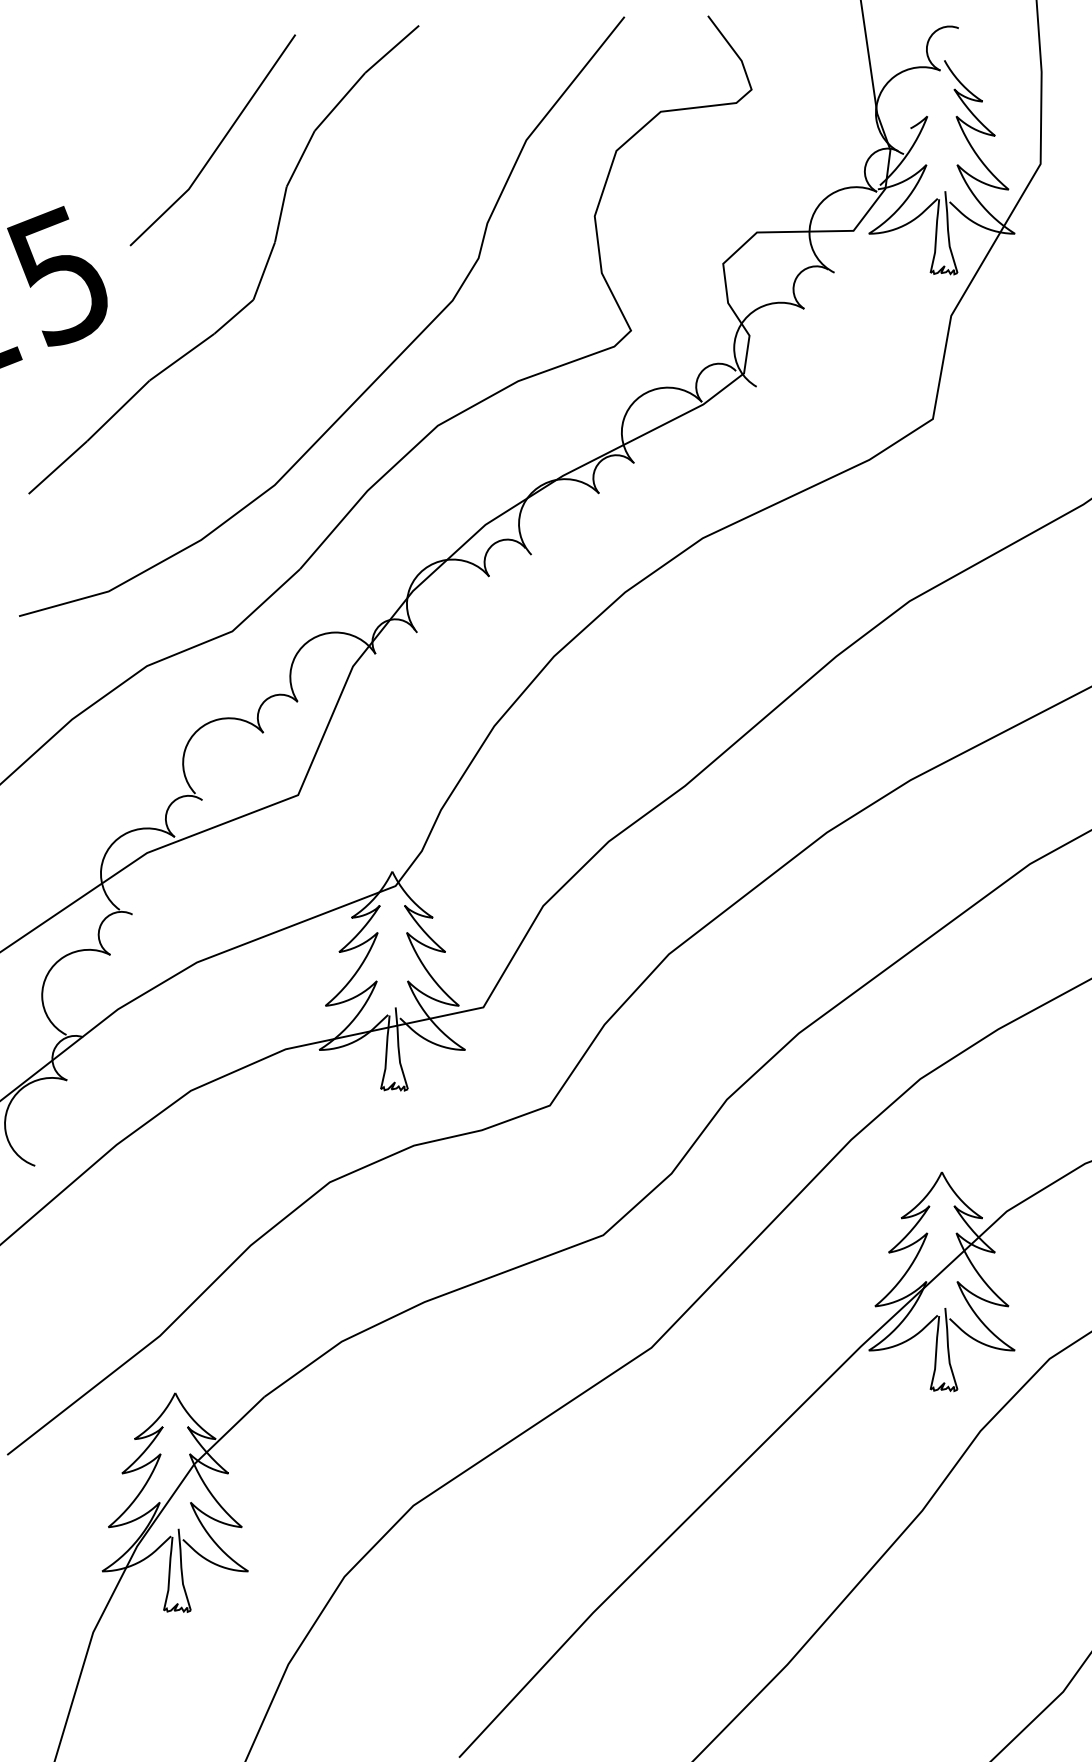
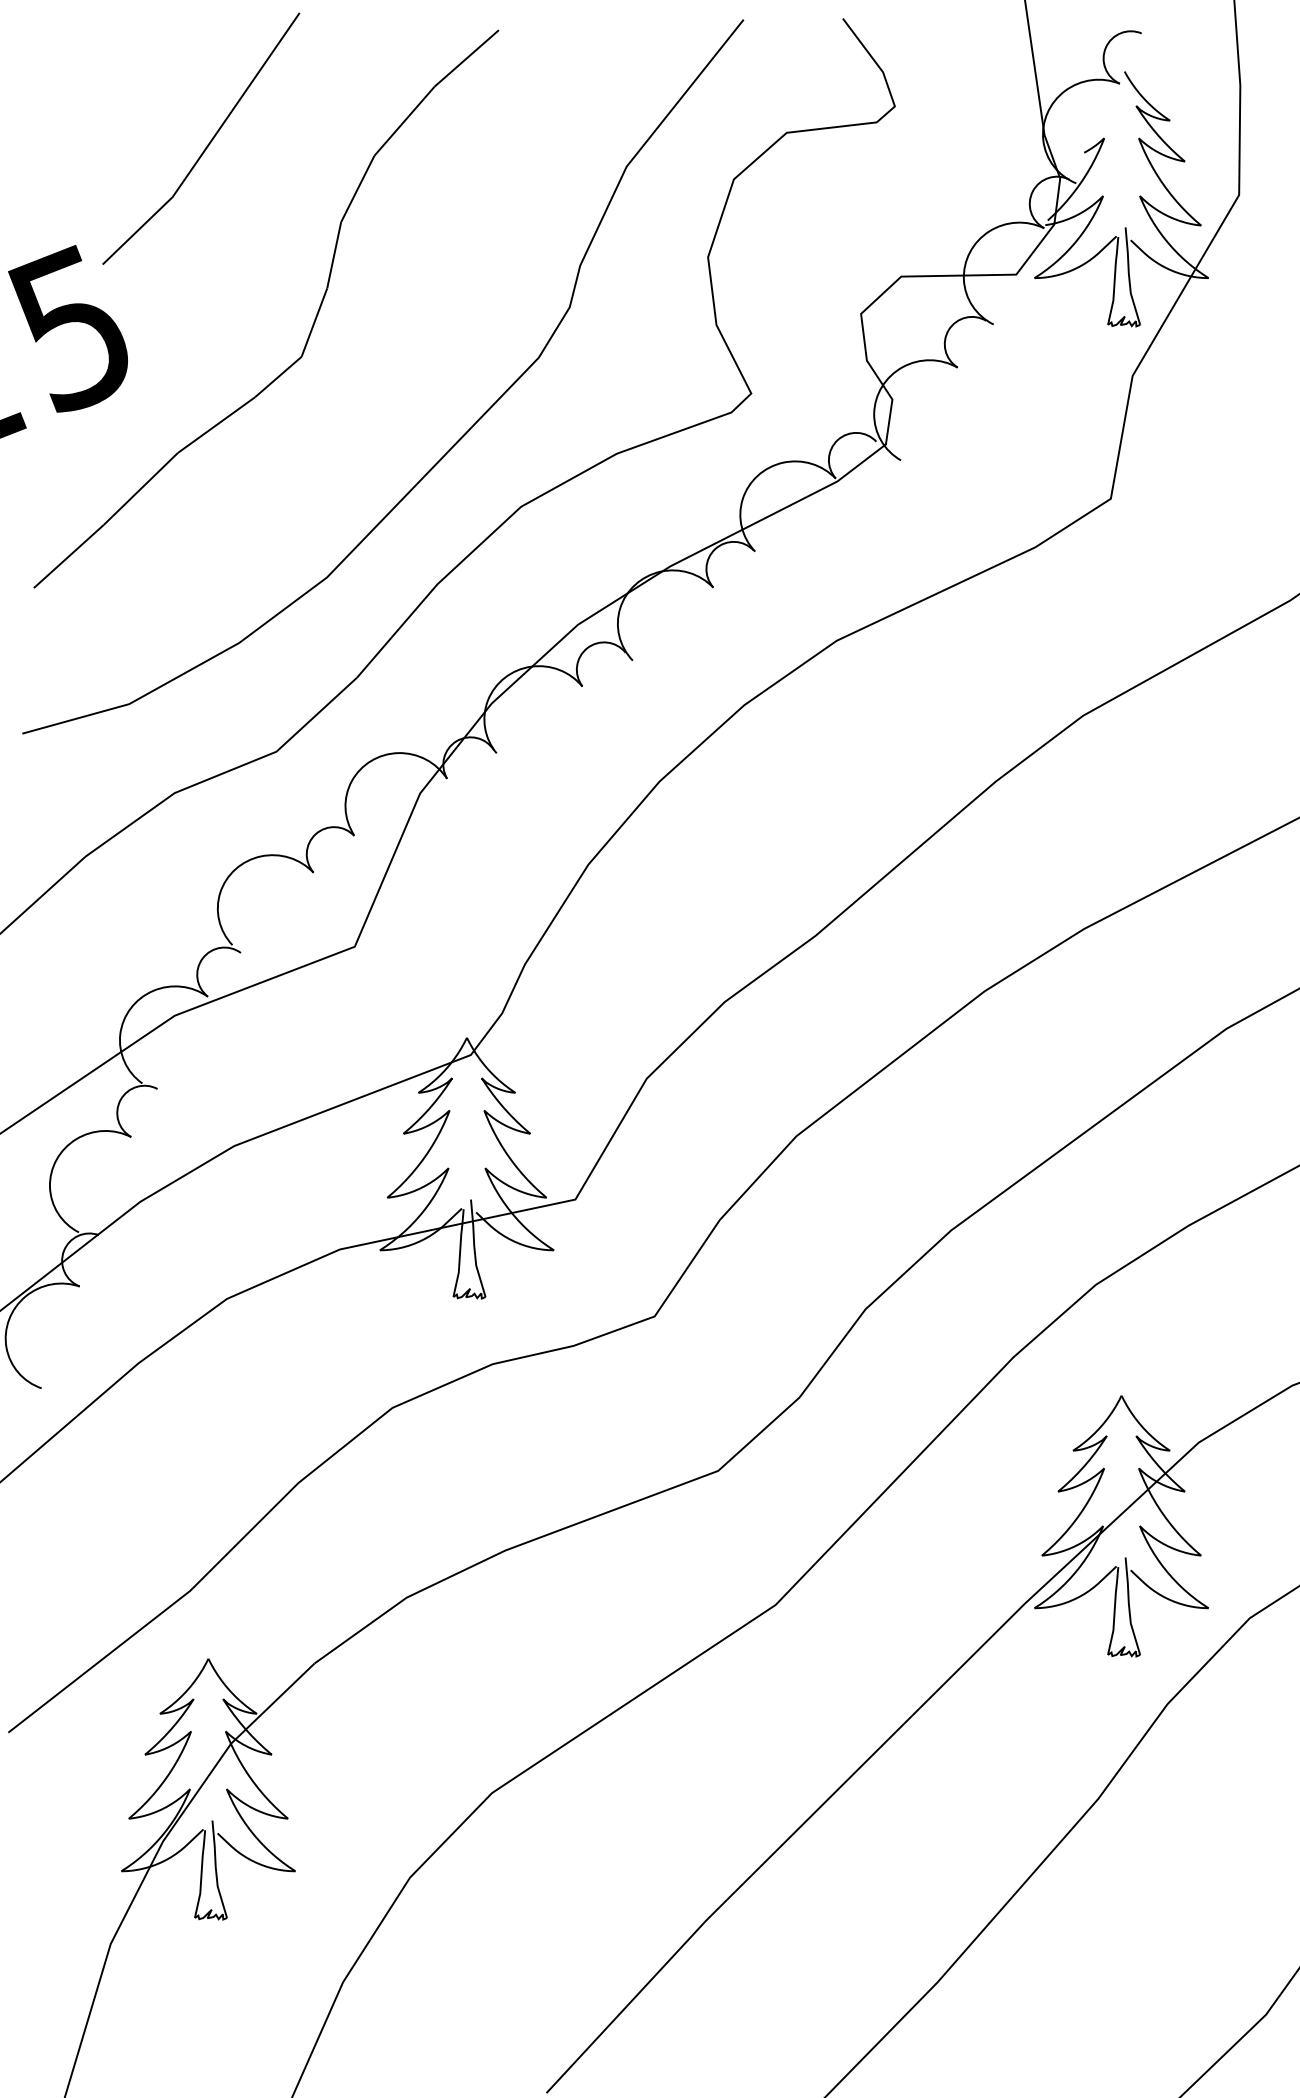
line: (218, 145) -> (207, 144), moved

